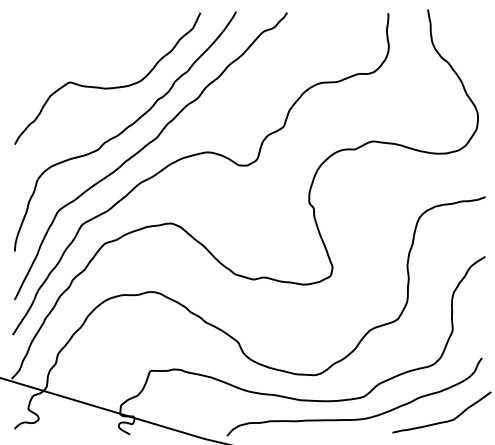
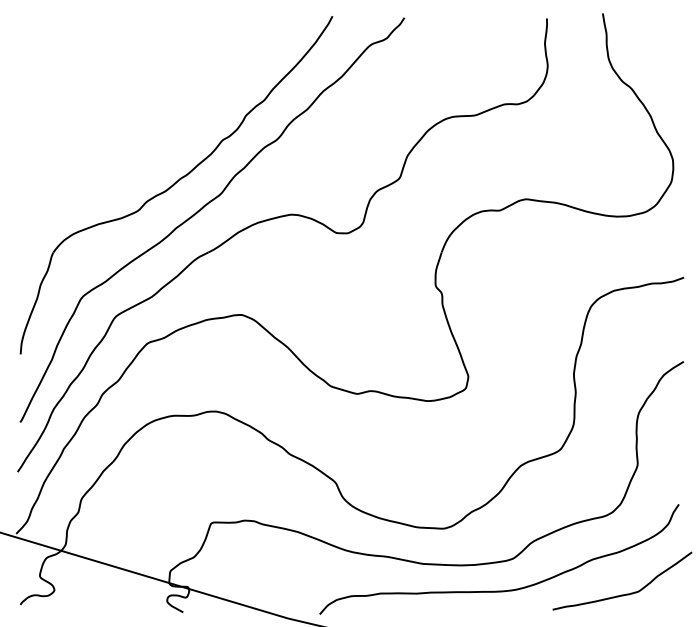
curve: (107, 87) -> (151, 123), removed

